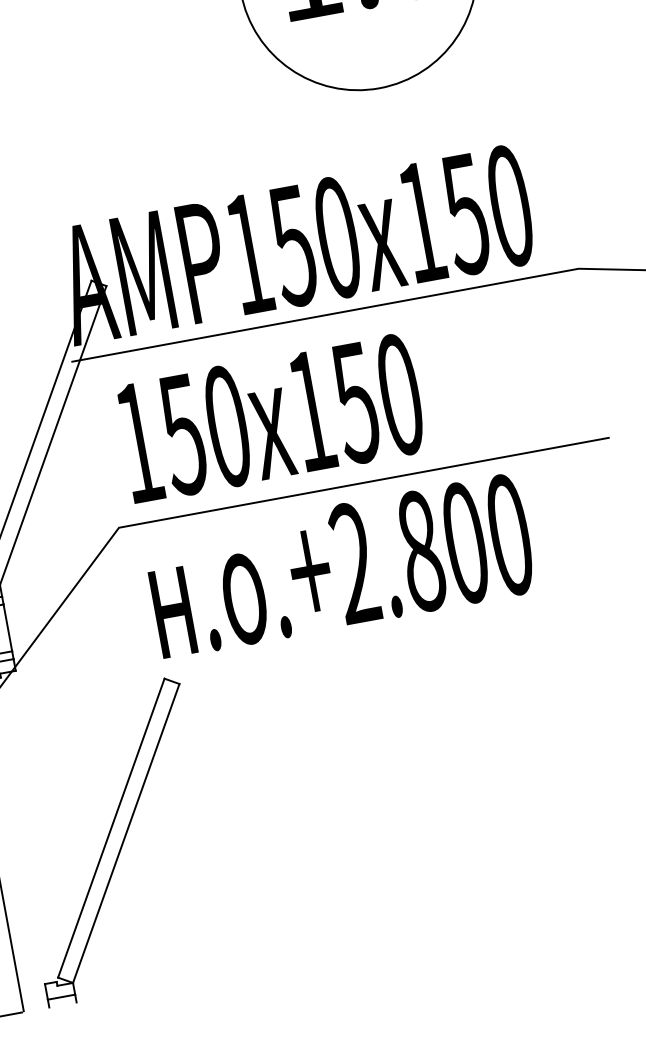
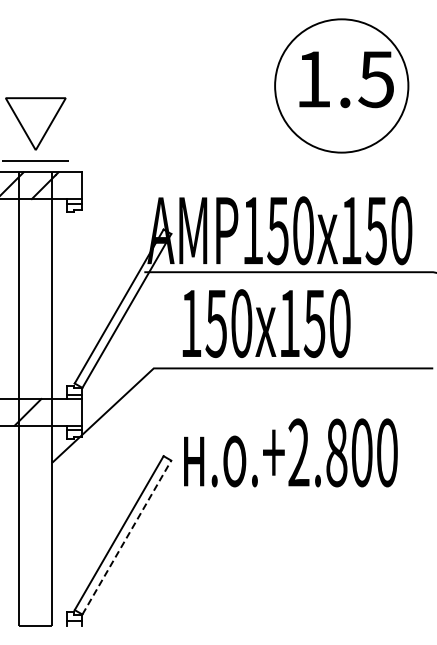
text: (270, 418) -> (266, 323), moved
text: (339, 565) -> (290, 452), moved
line: (125, 833) -> (126, 537), solid -> dashed

